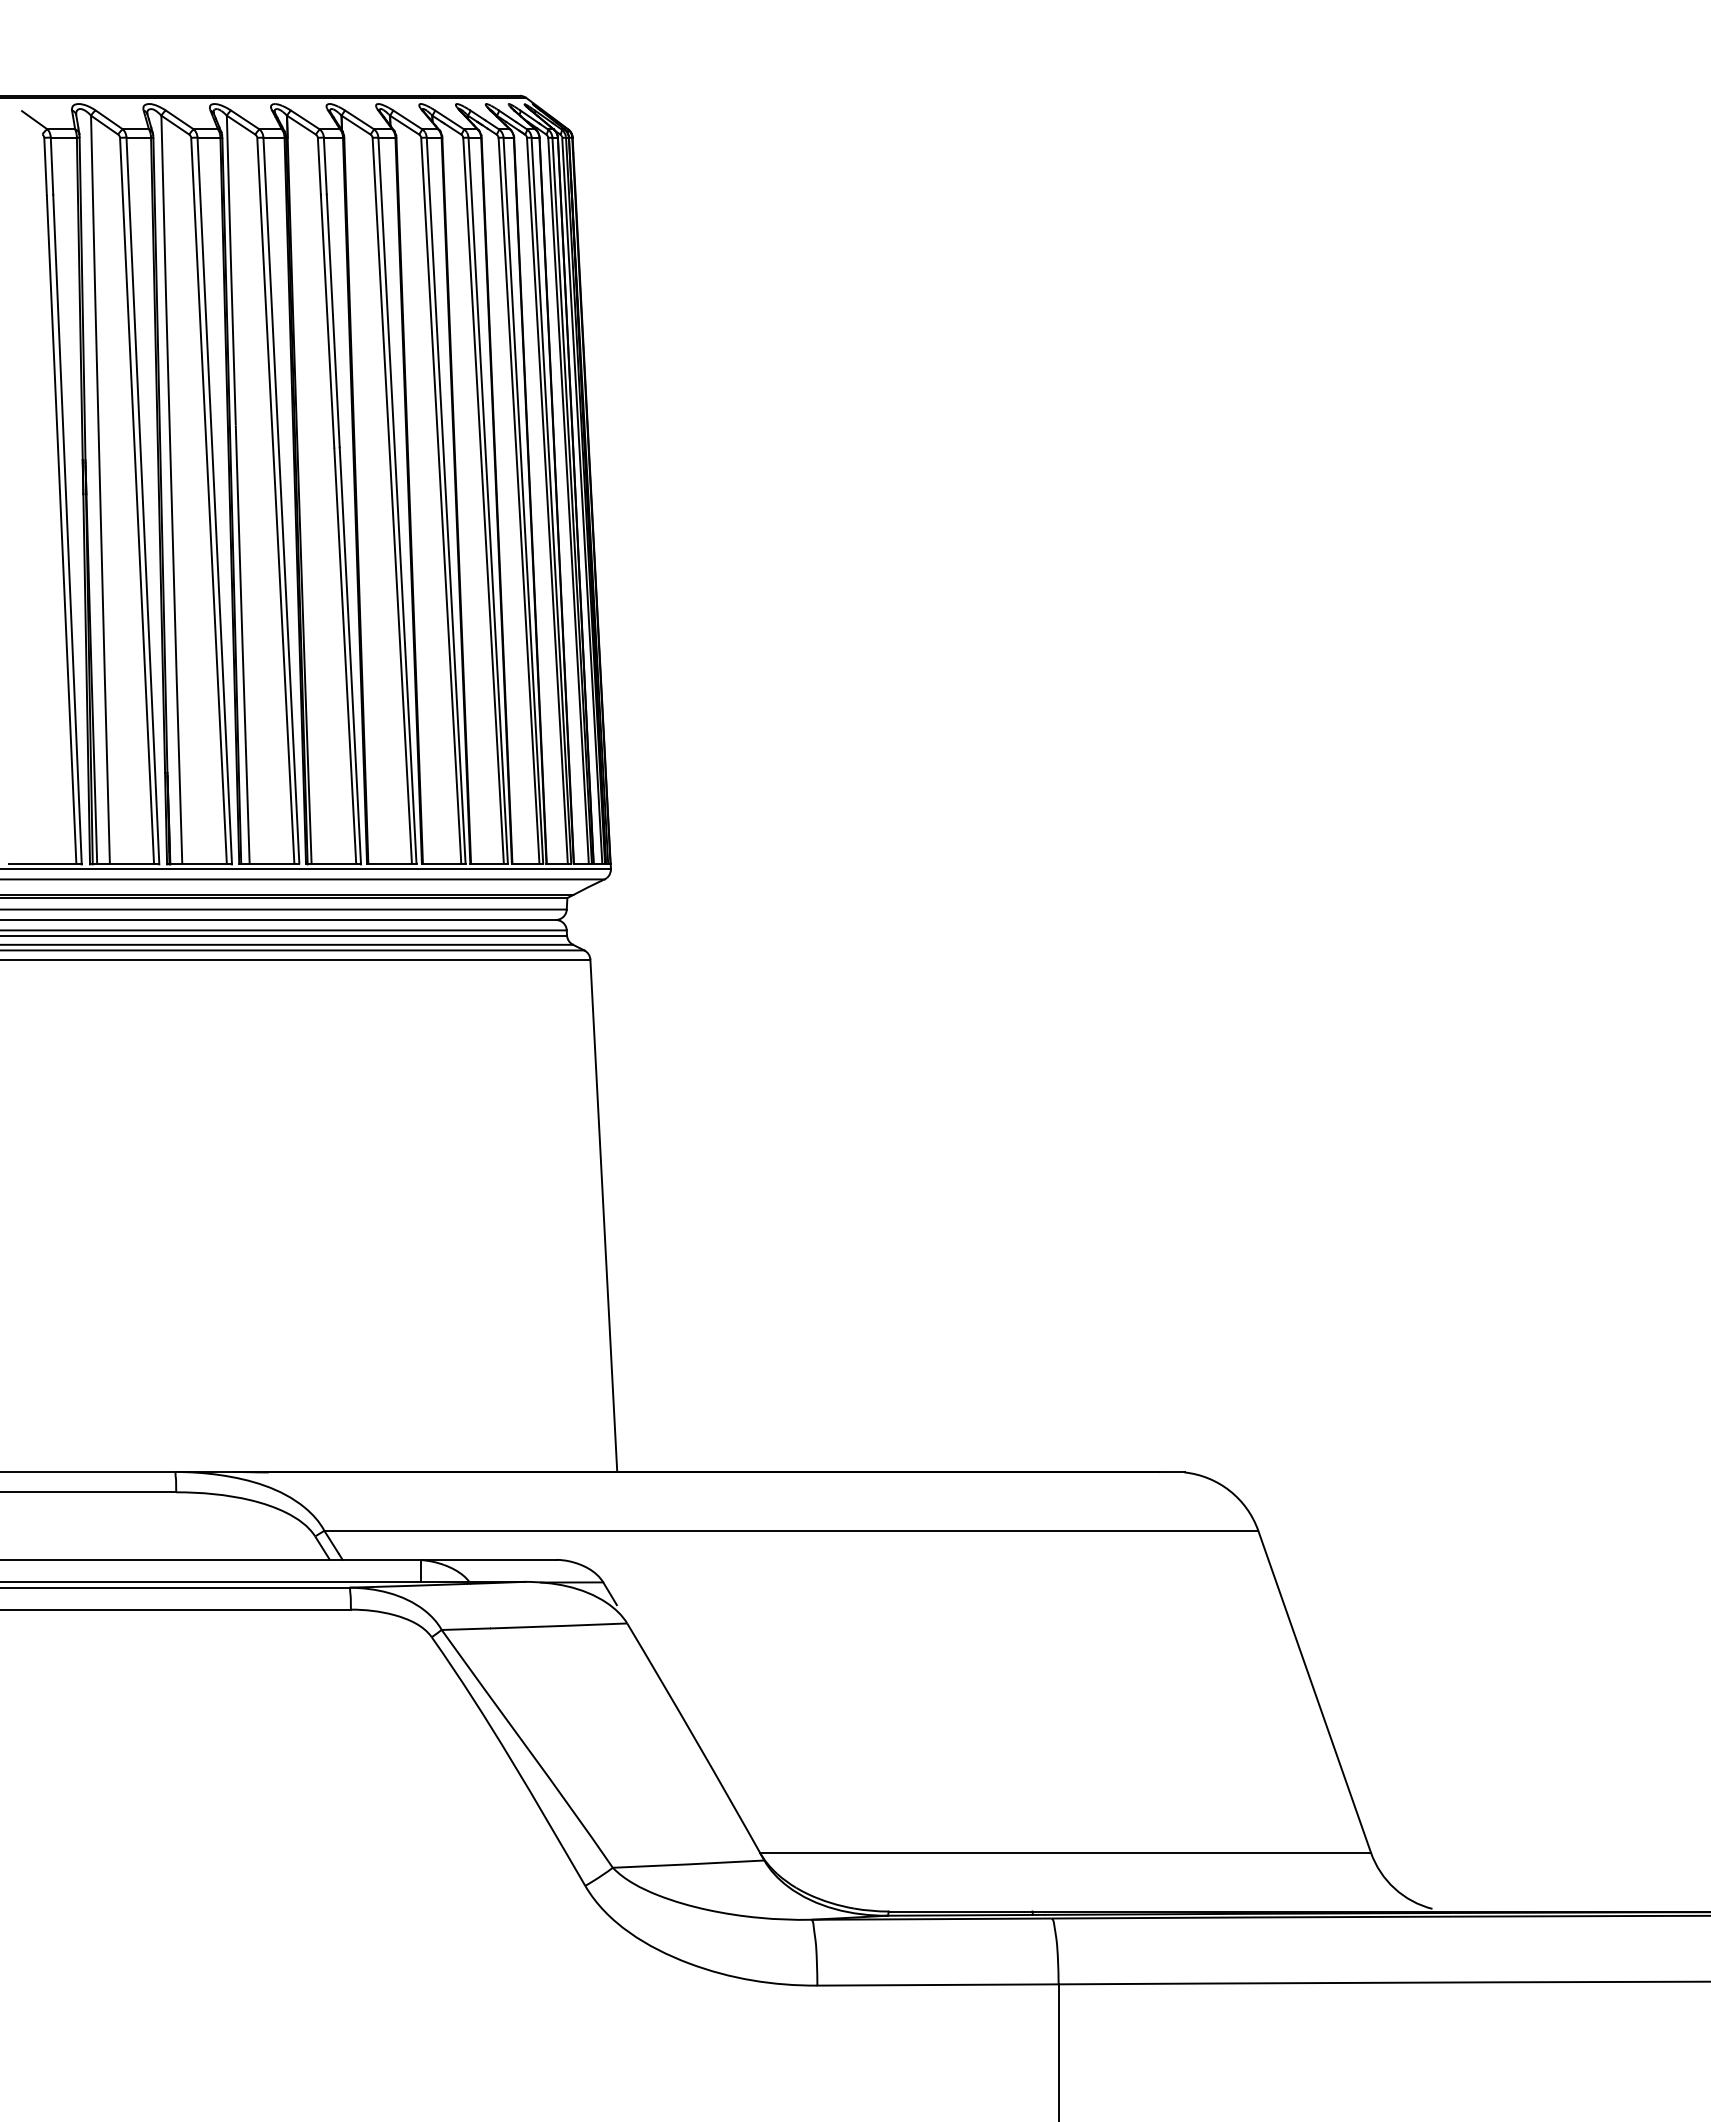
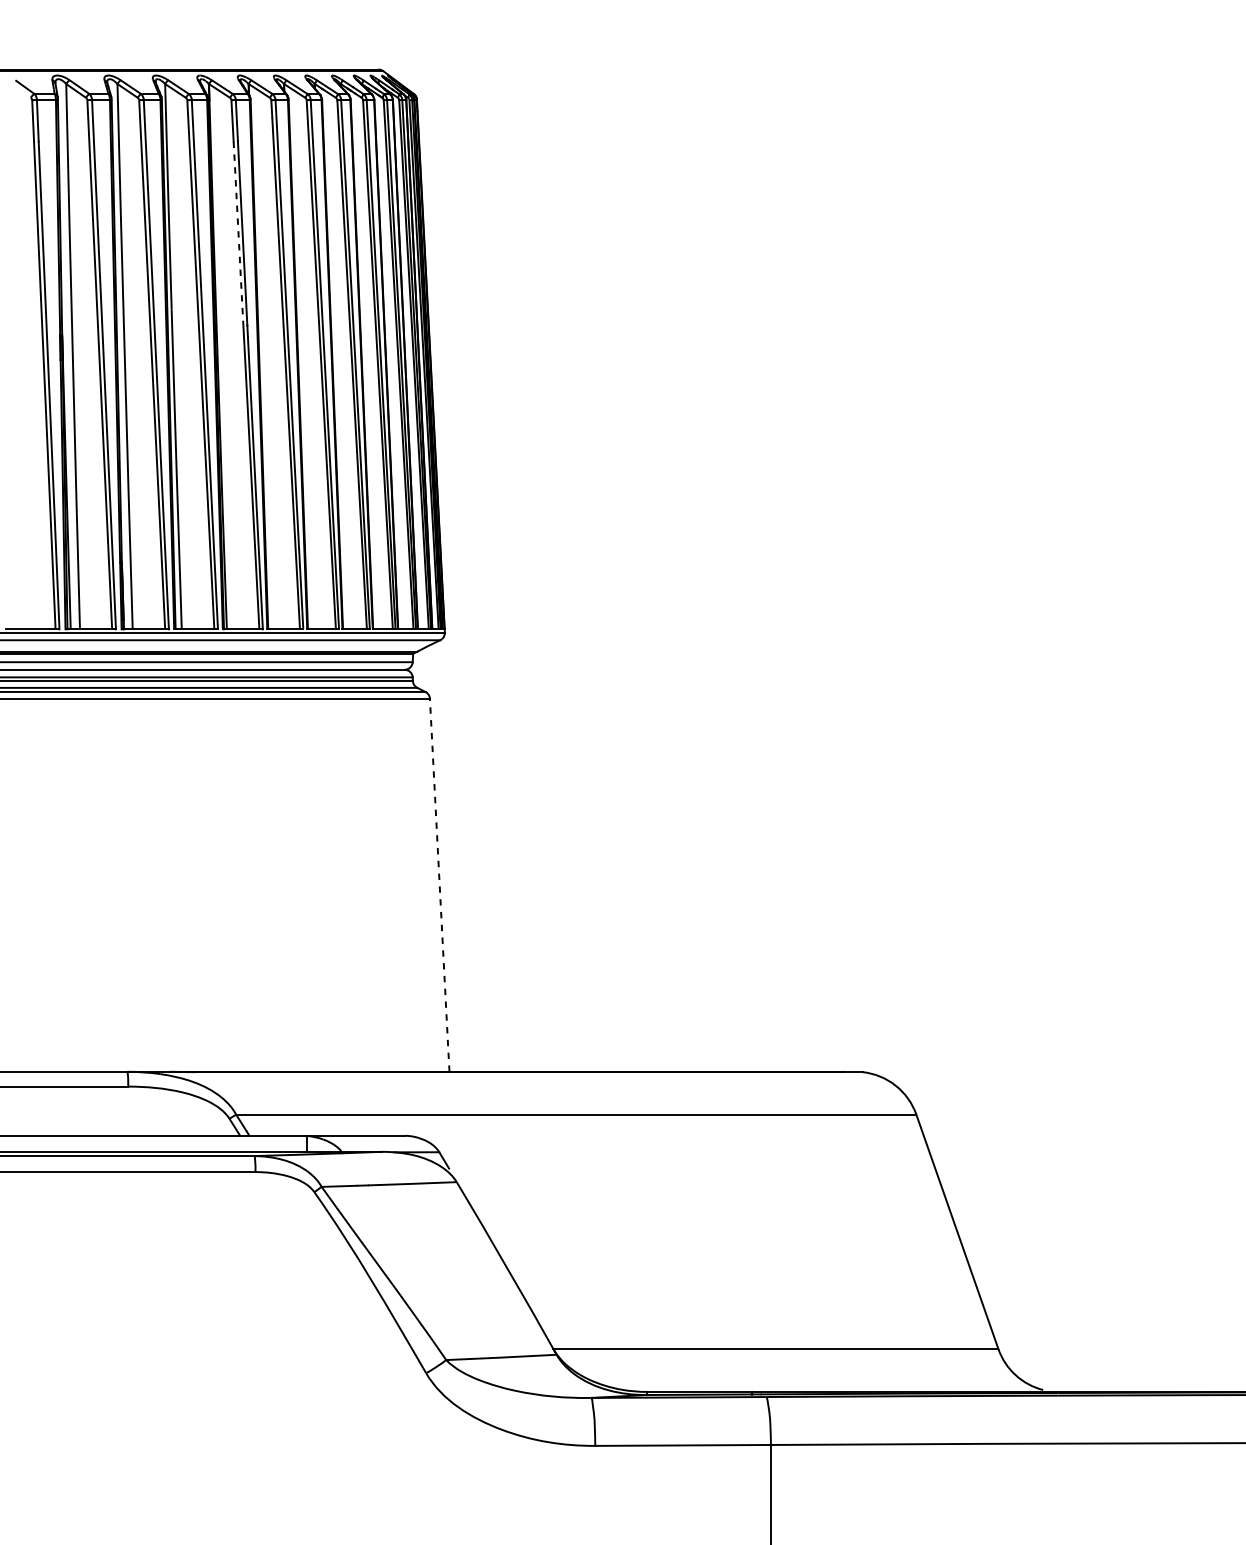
line: (327, 321) -> (238, 233), solid -> dashed
line: (603, 1215) -> (439, 885), solid -> dashed

